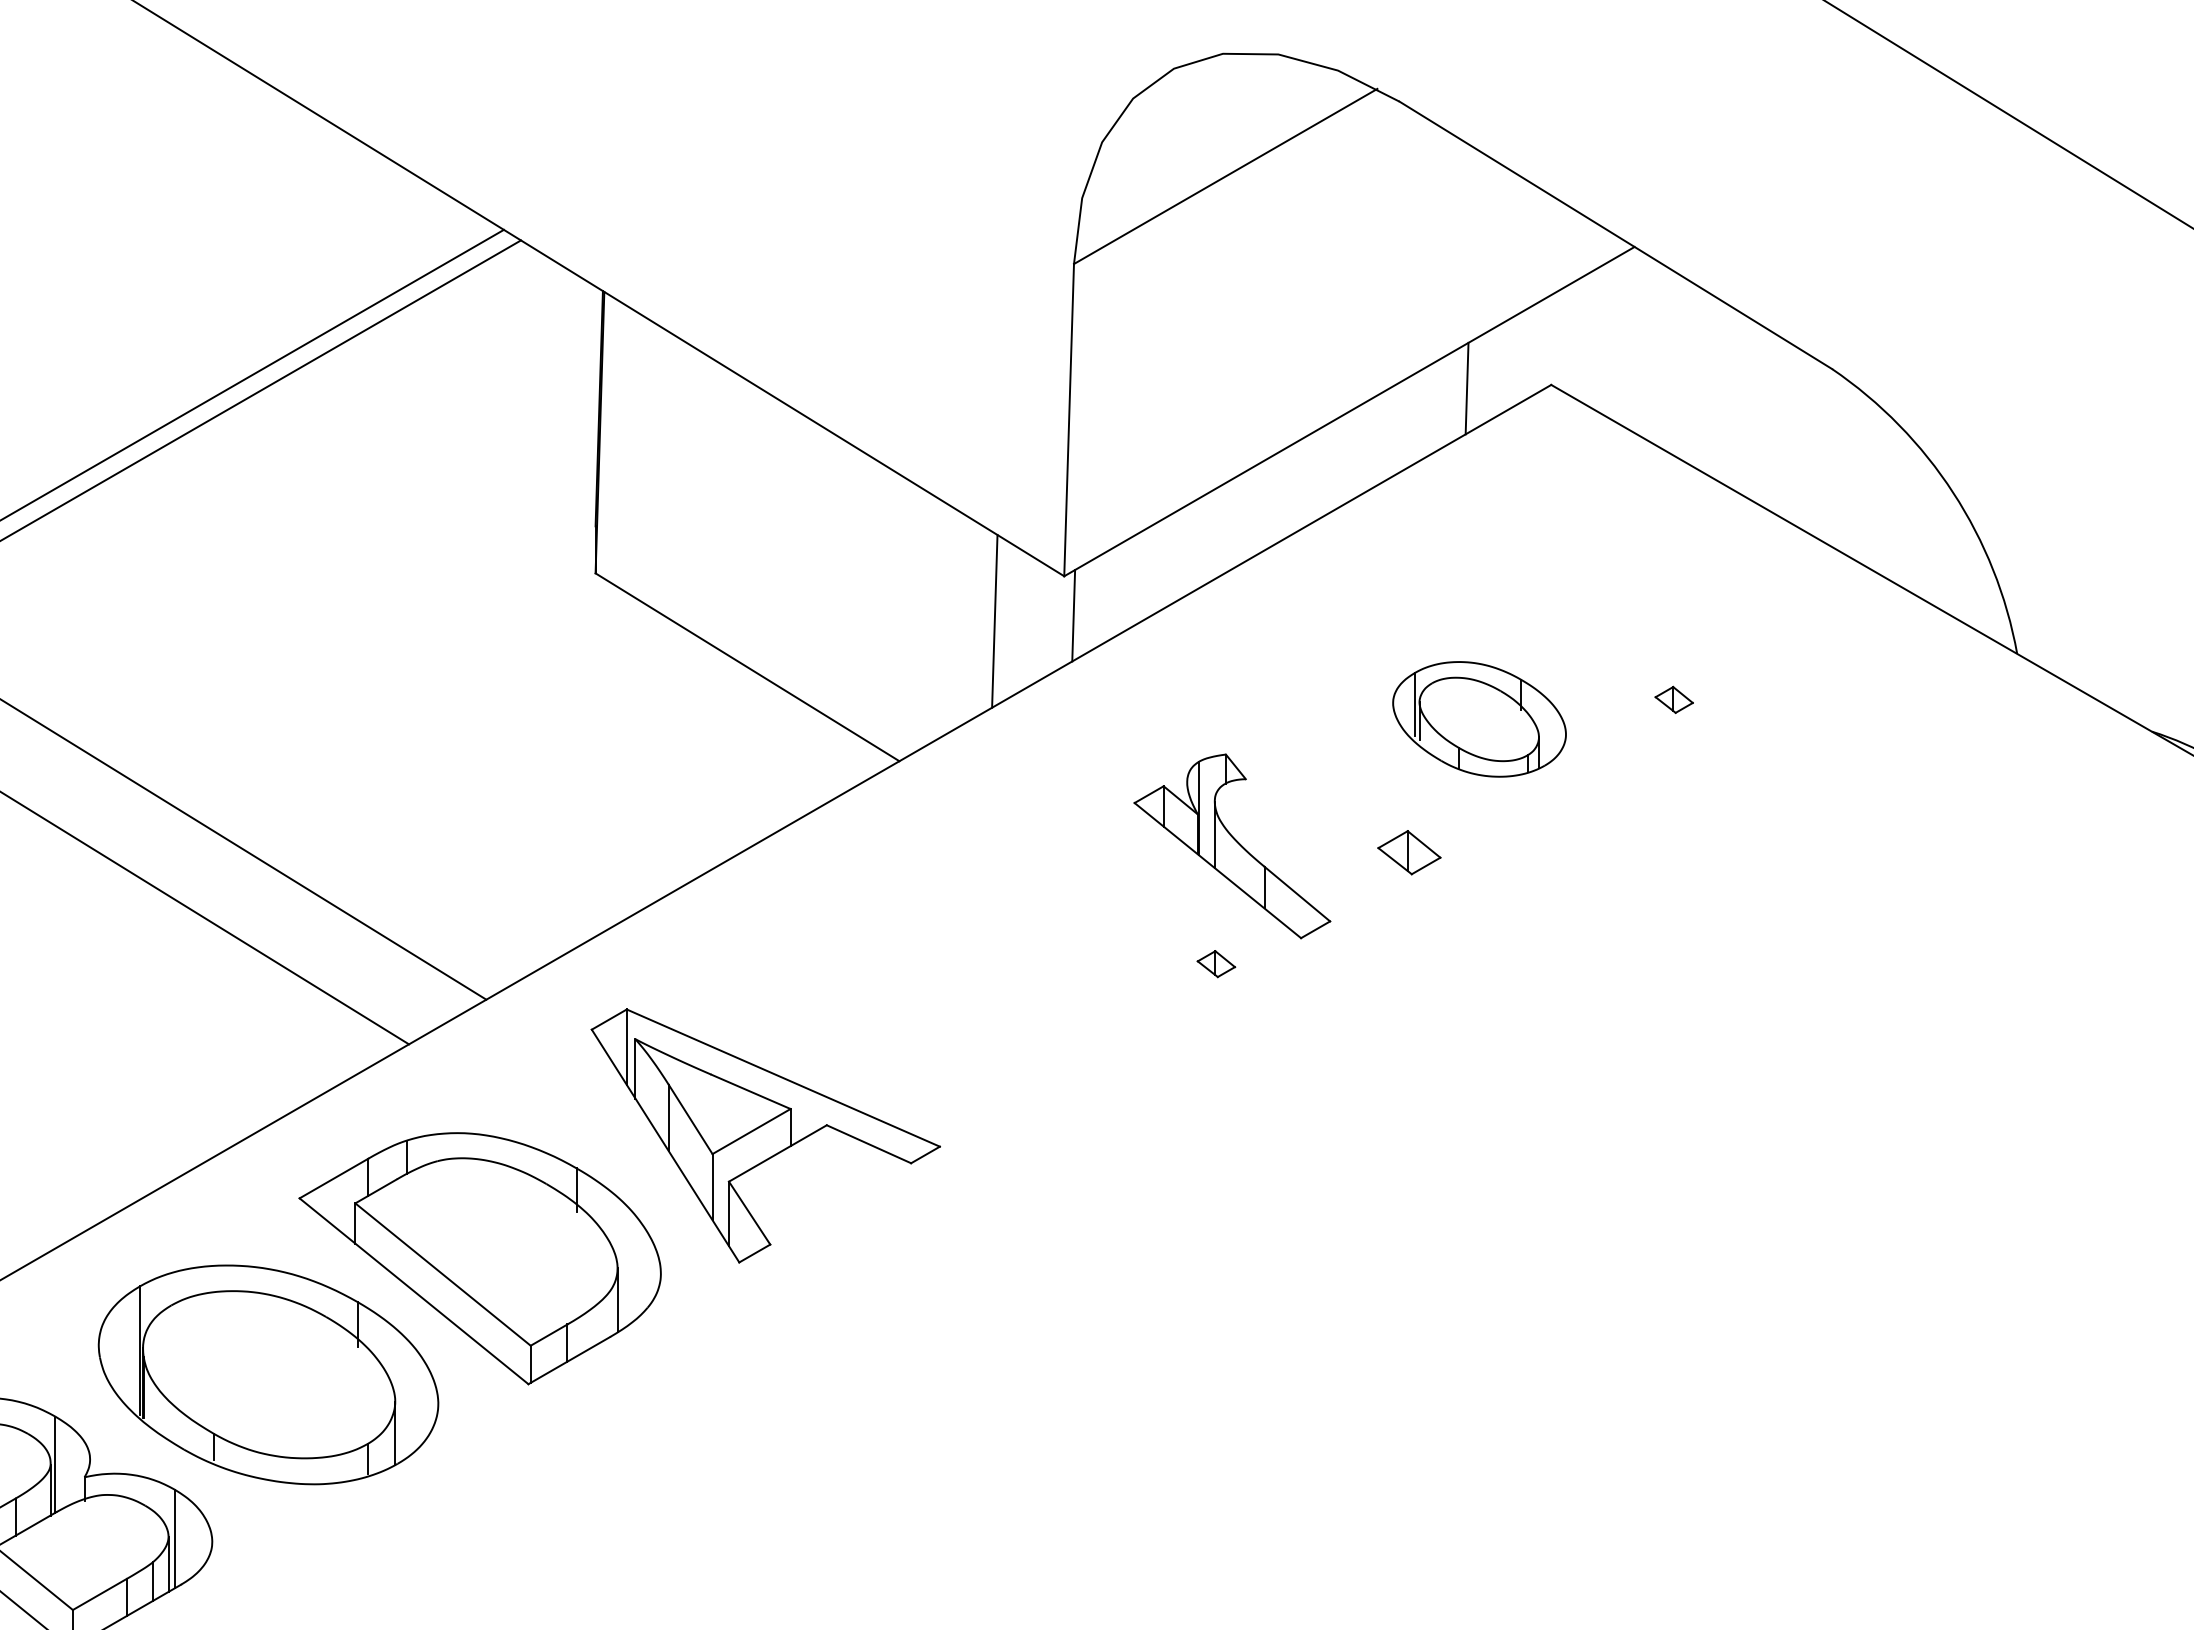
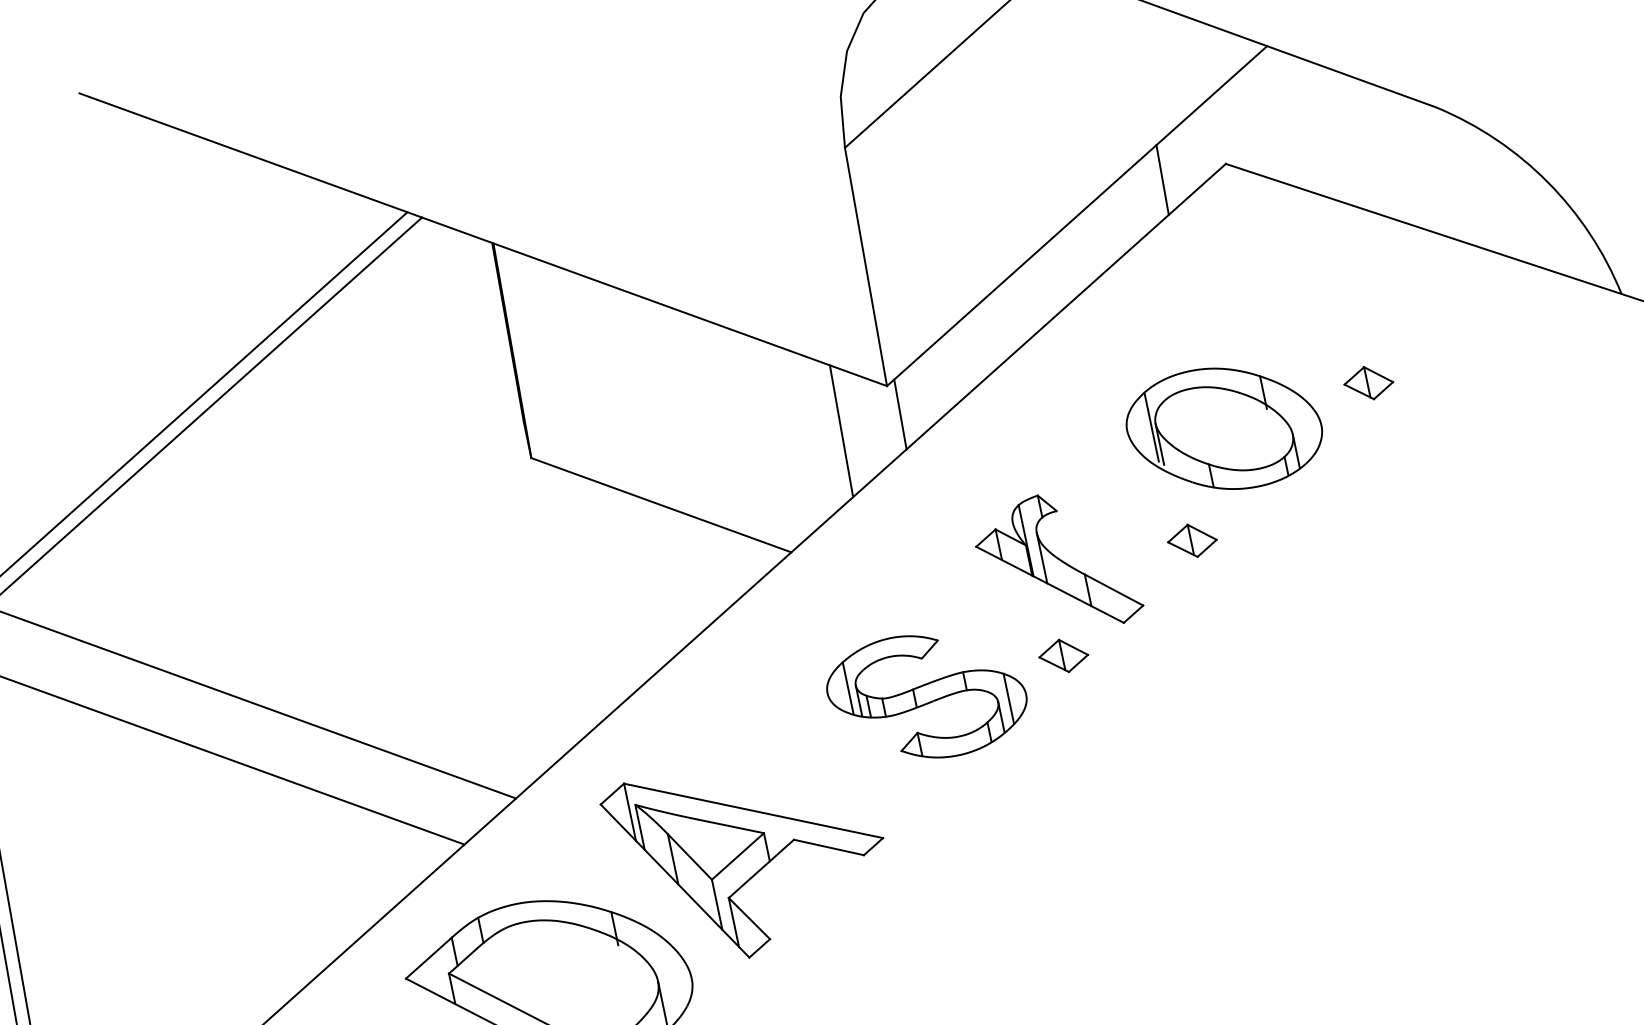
part: (1674, 699) -> (1369, 382), size x1.67
part: (1479, 719) -> (1224, 428), size x1.43
part: (1216, 963) -> (1063, 655), size x1.67
part: (1033, 978) -> (927, 695), added

